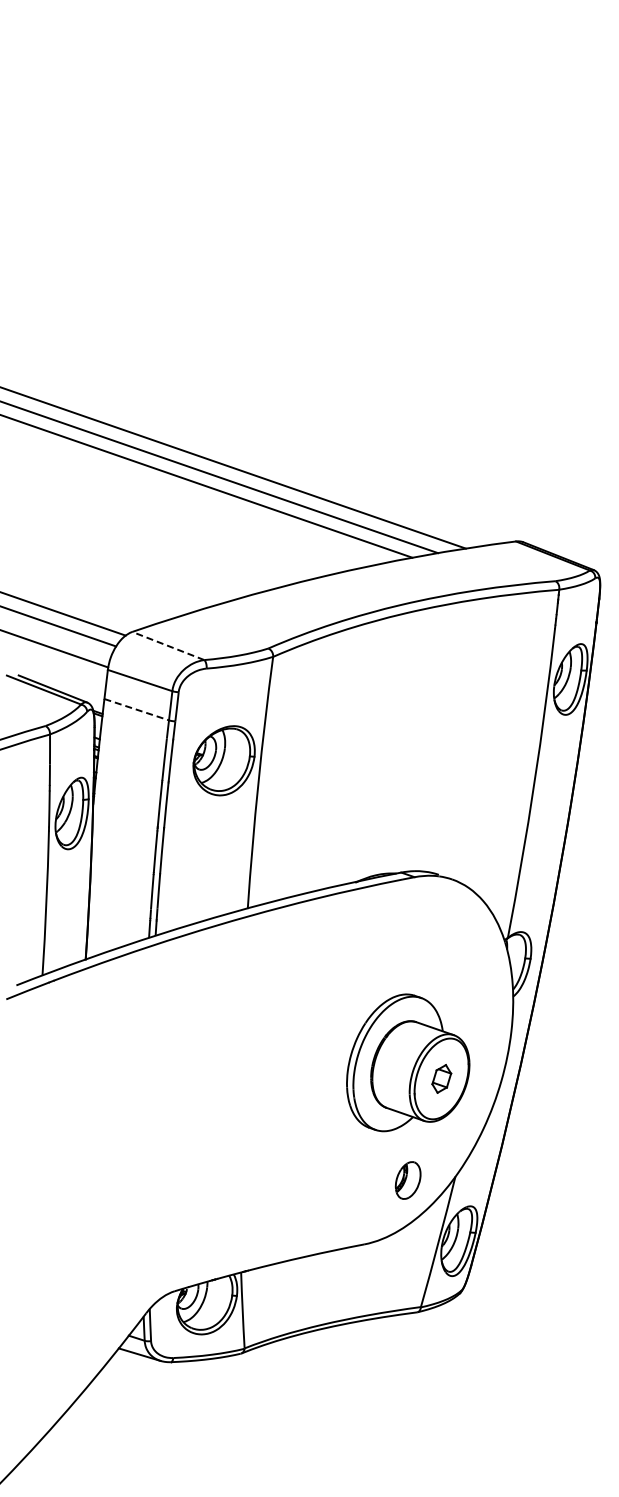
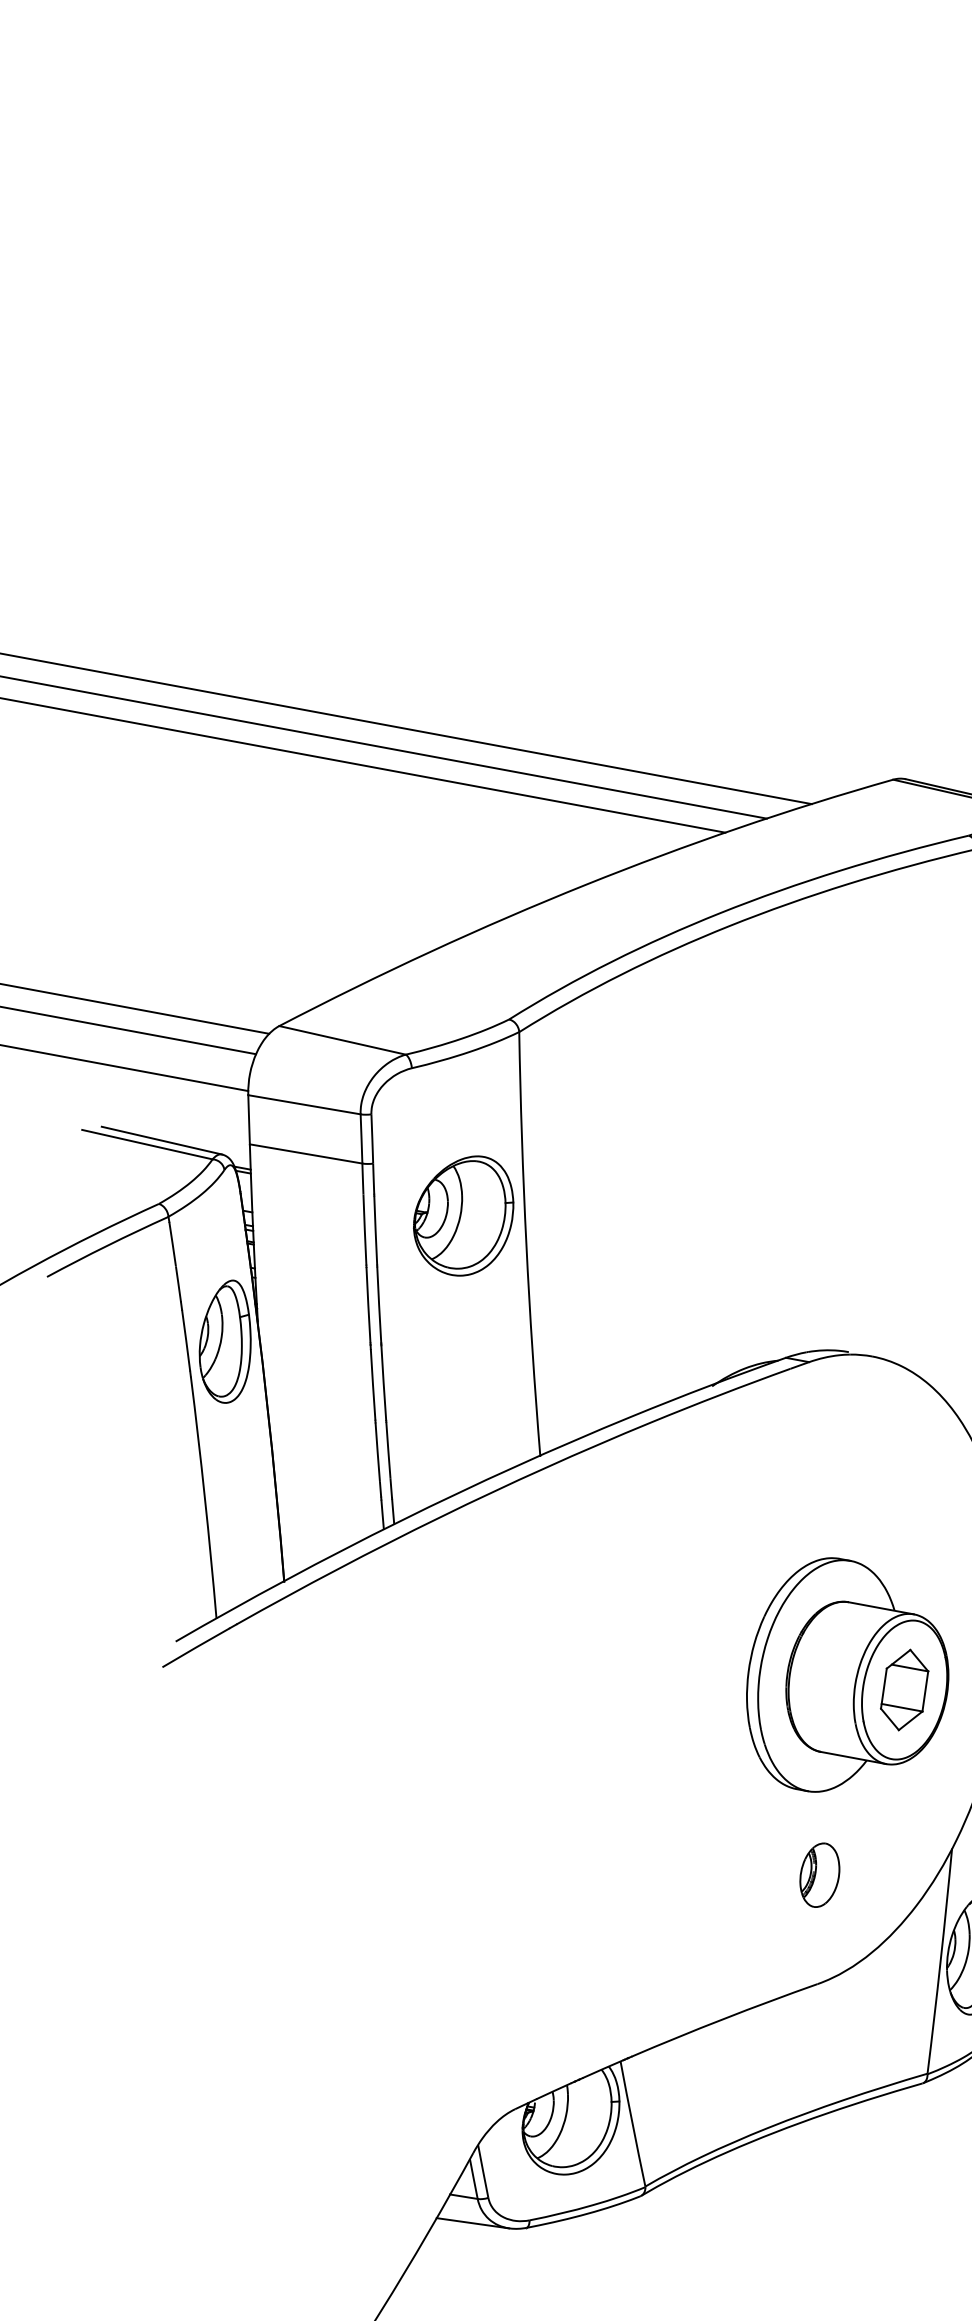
line: (168, 646) -> (342, 1041), dashed -> solid
line: (137, 709) -> (307, 1153), dashed -> solid
part: (441, 1078) -> (904, 1689), size x1.67
part: (407, 1180) -> (818, 1875), moved

